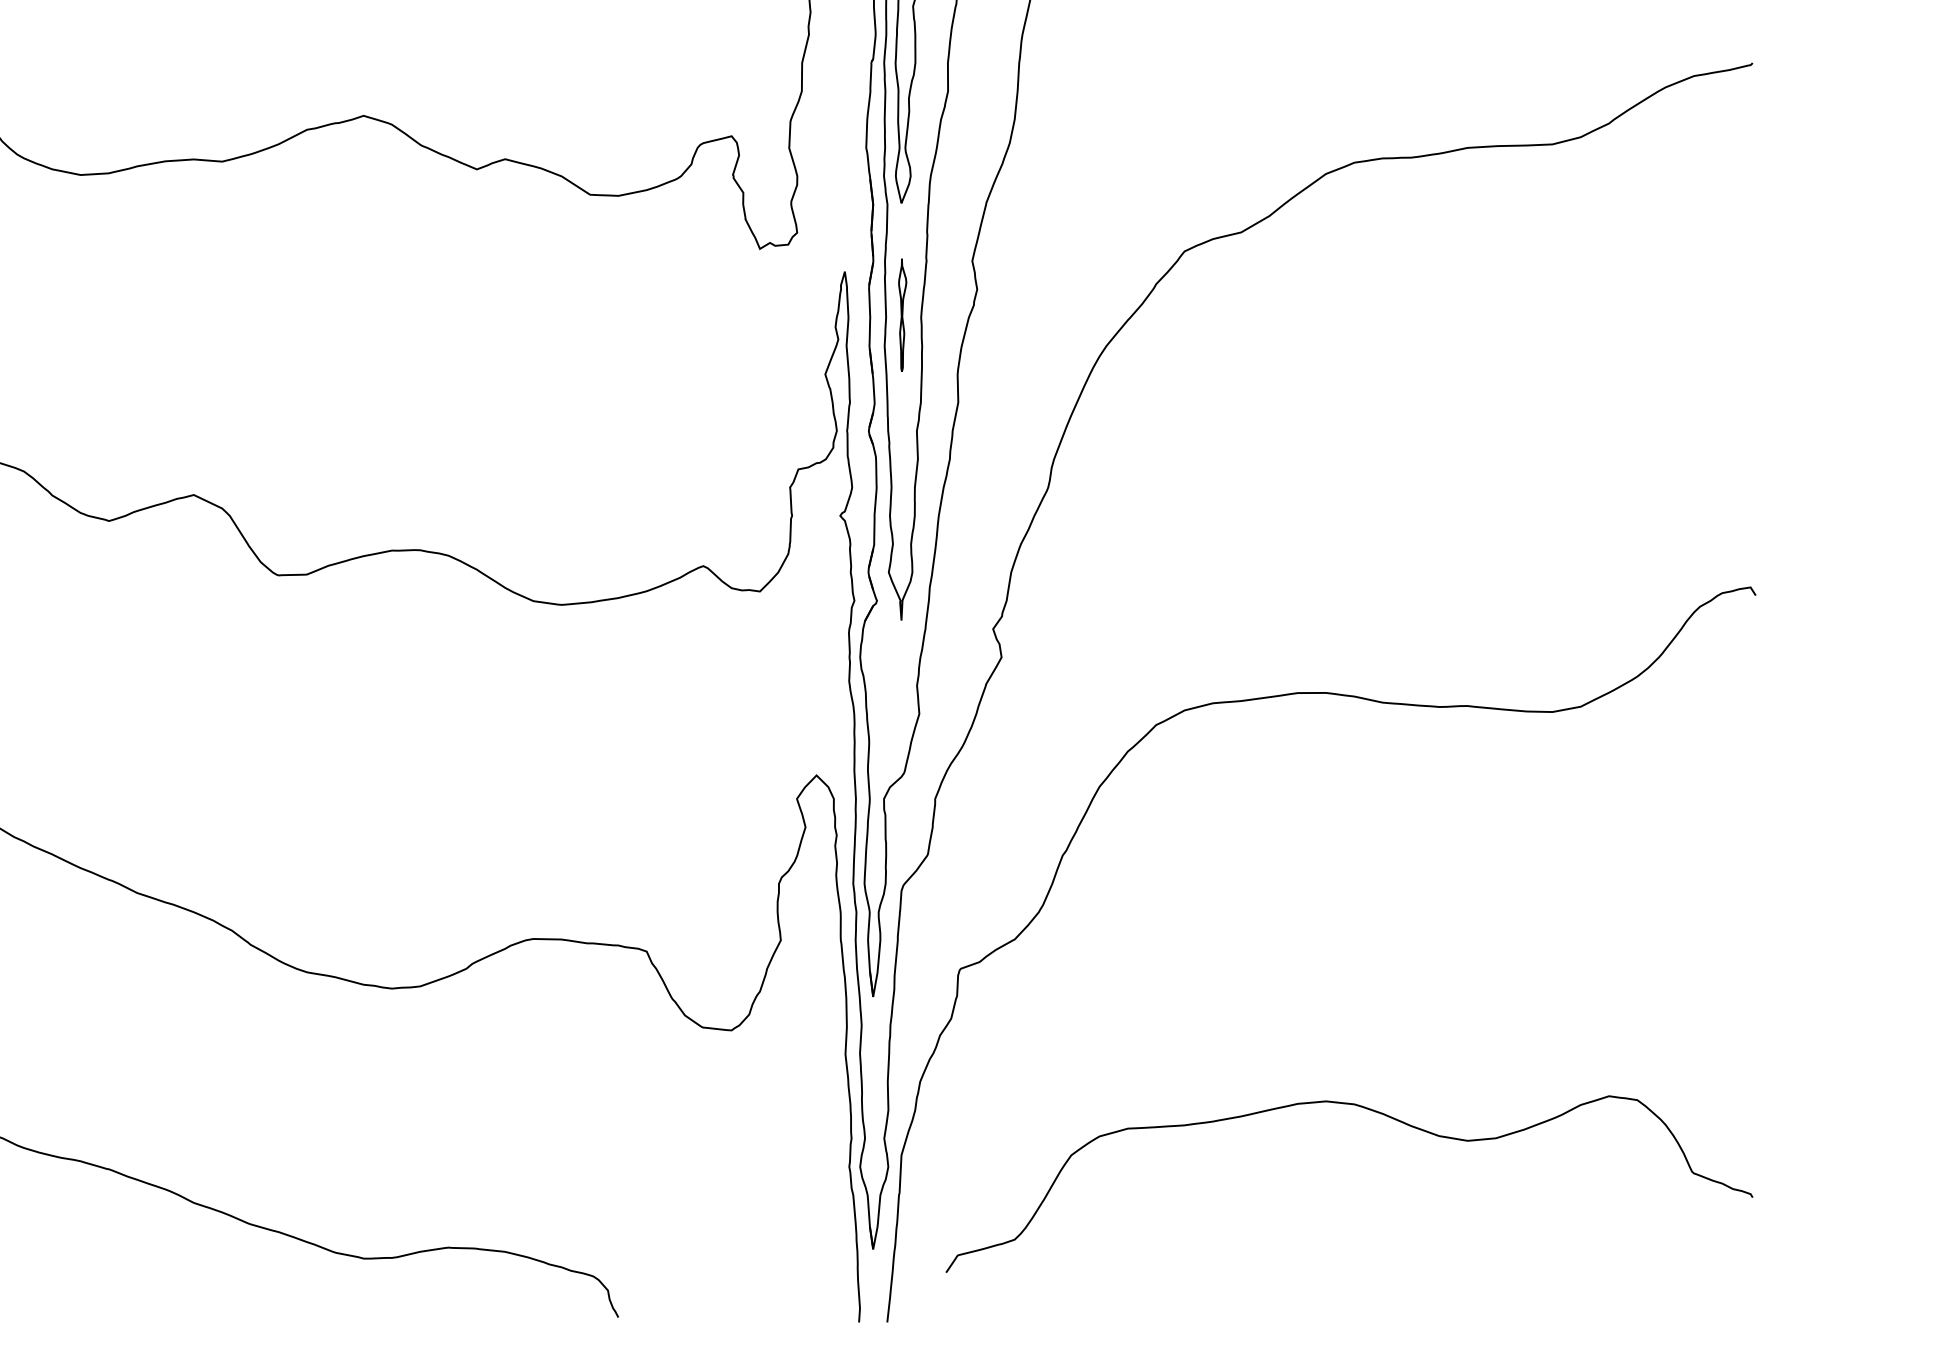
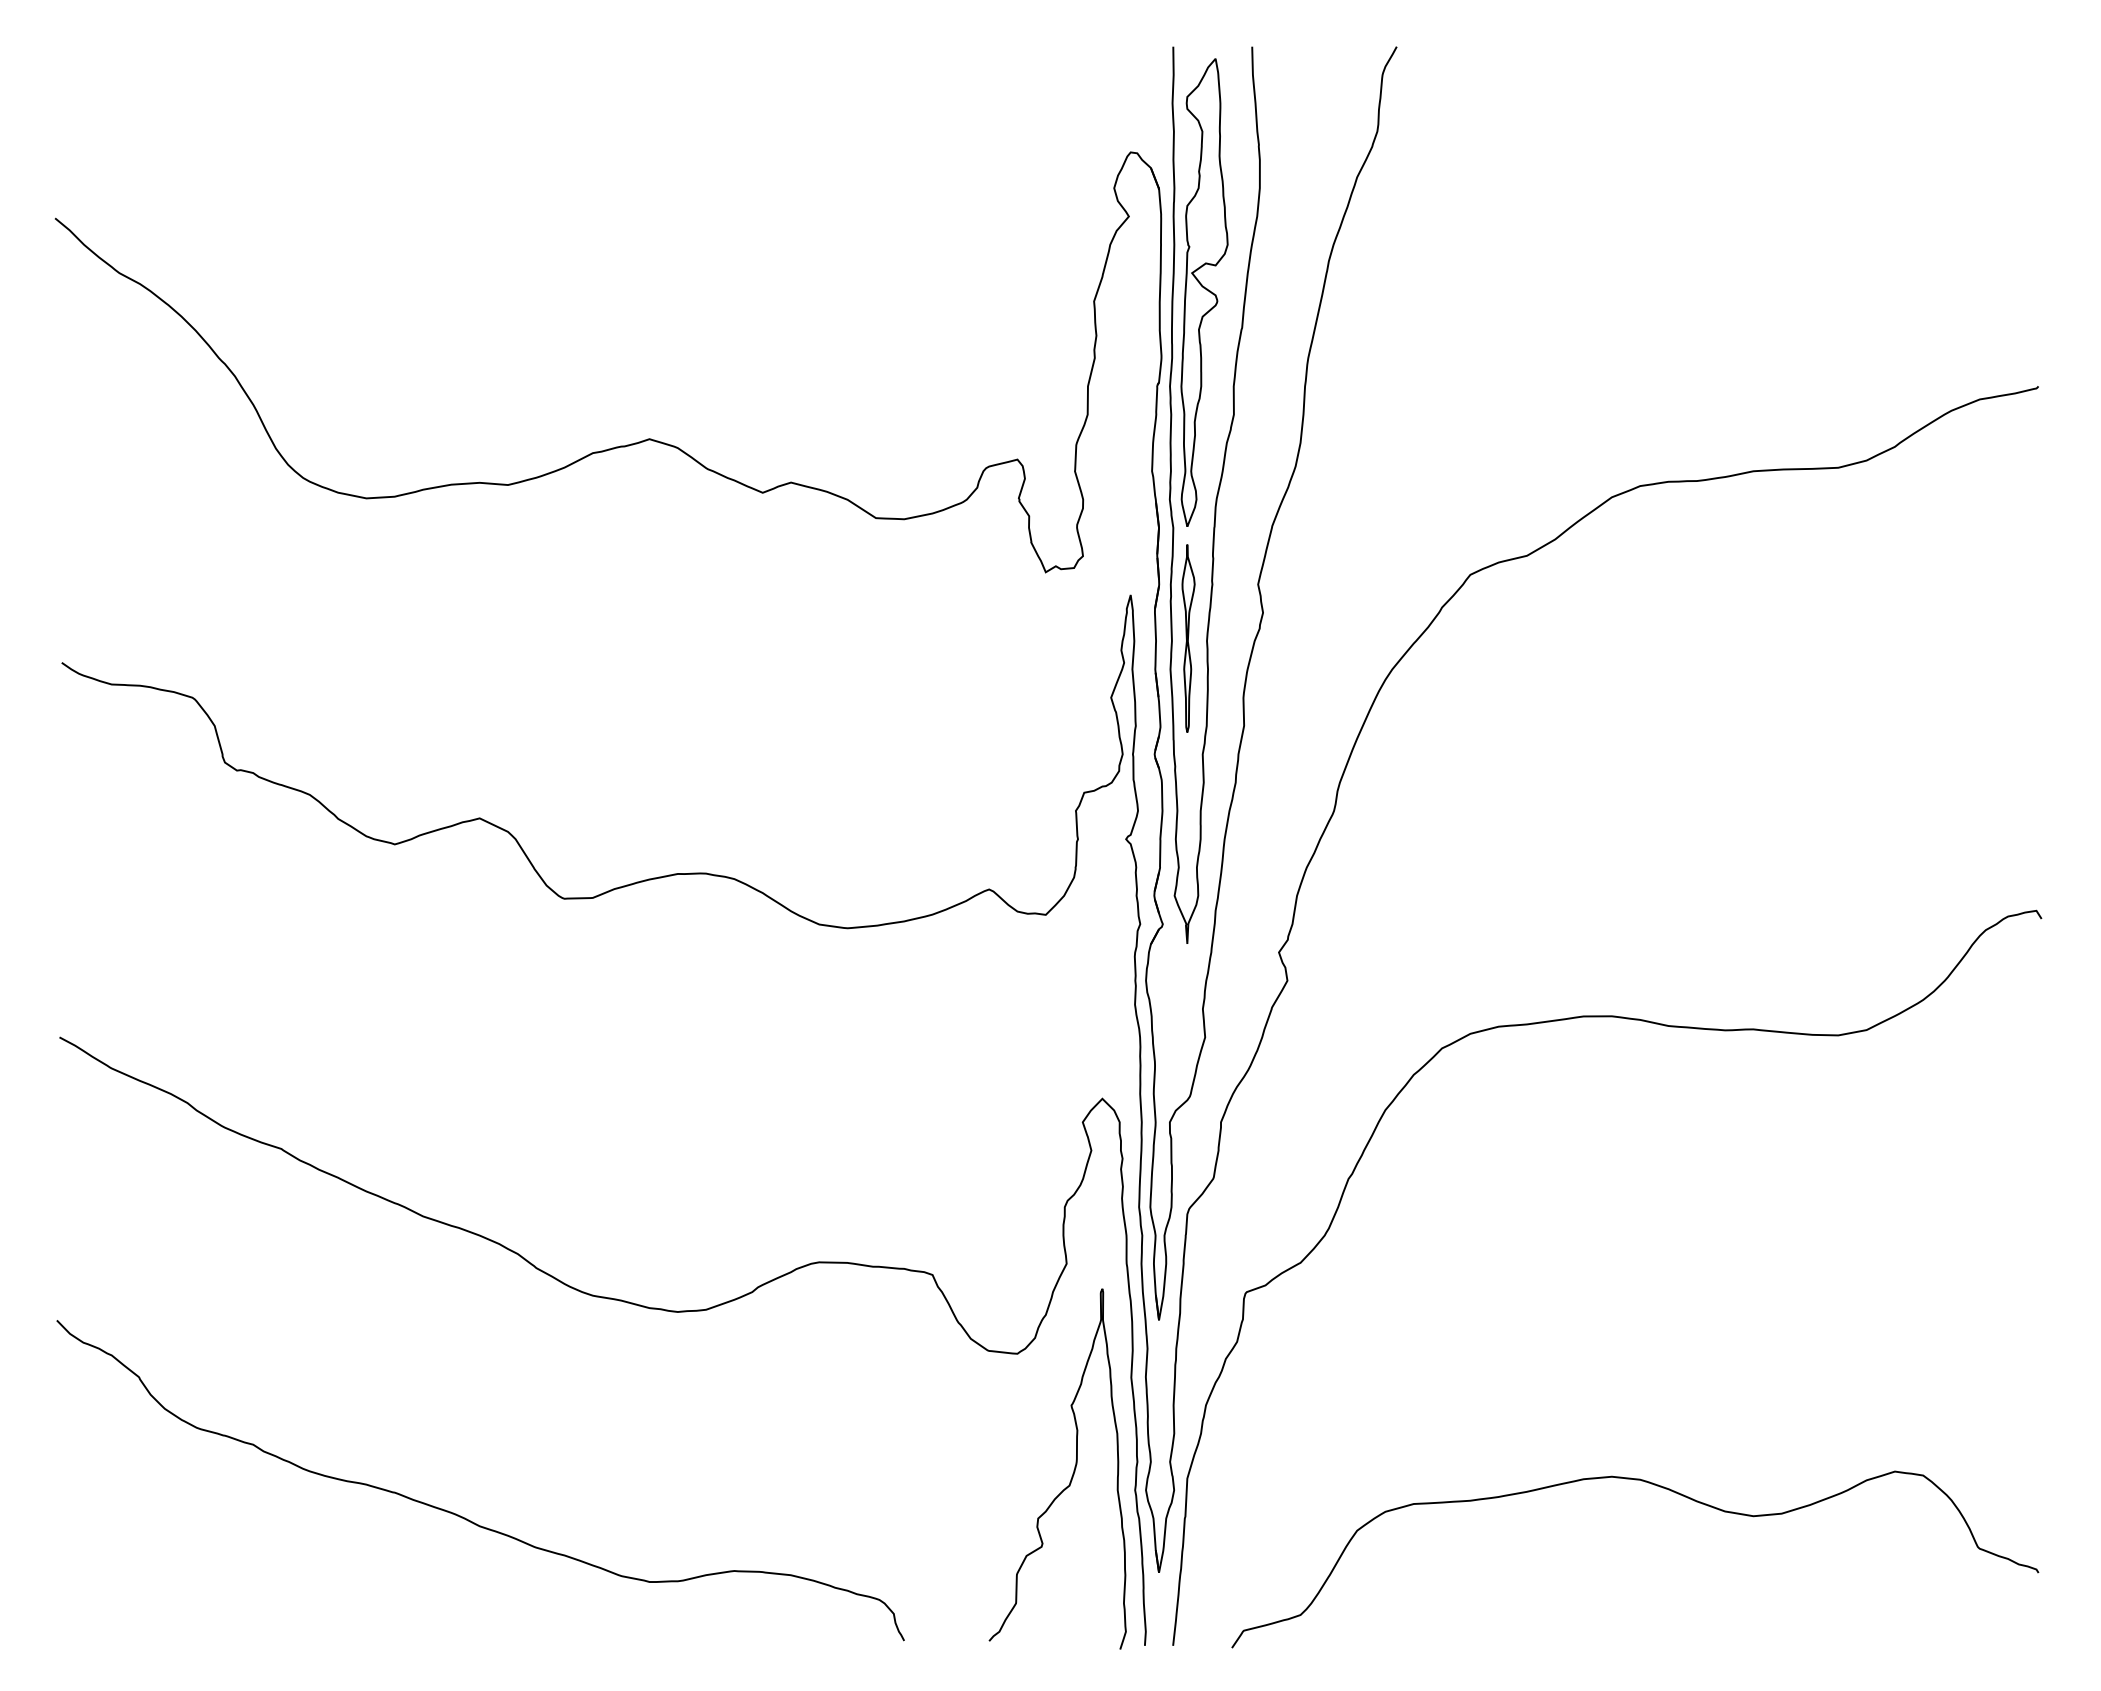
part: (902, 315) -> (1188, 638), size x1.67
curve: (1376, 1113) -> (1662, 1488), moved
curve: (786, 1150) -> (1072, 1473), added

